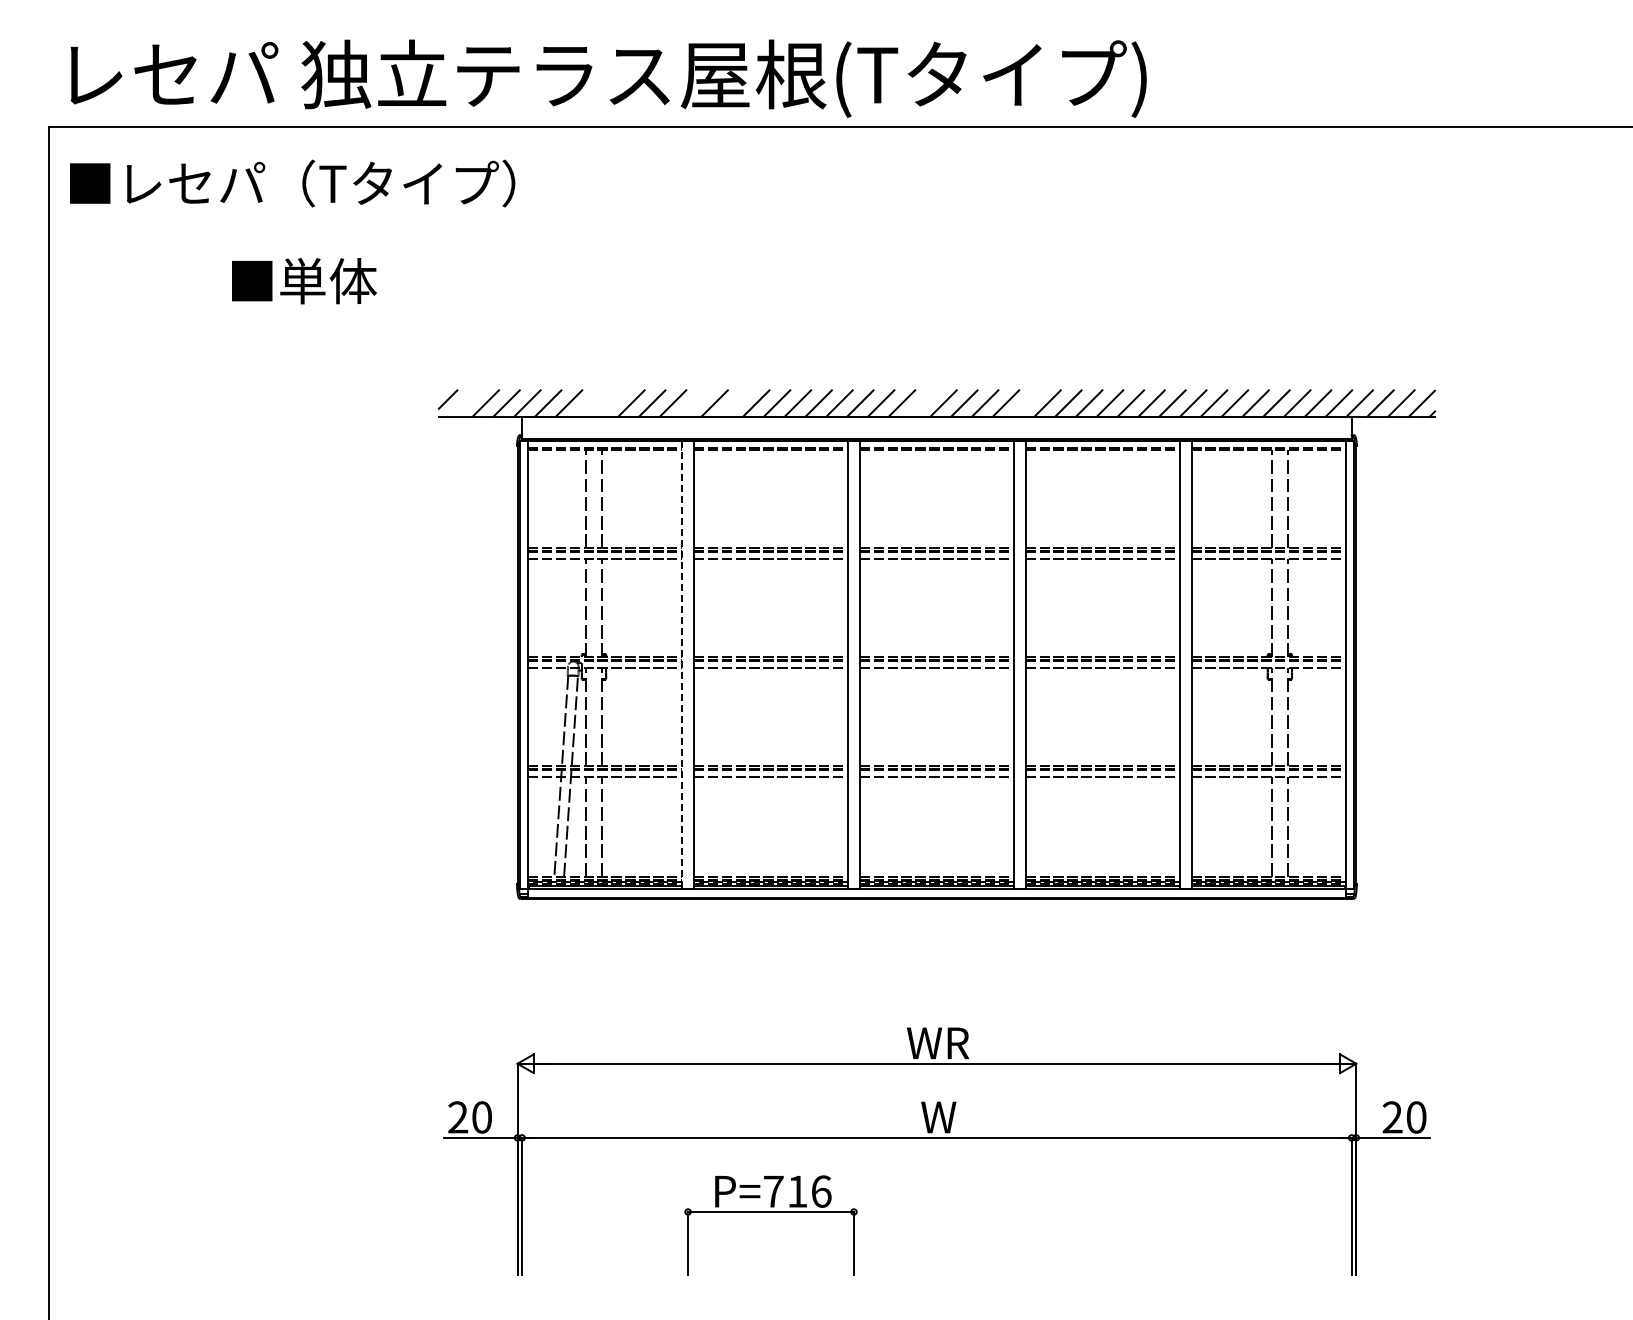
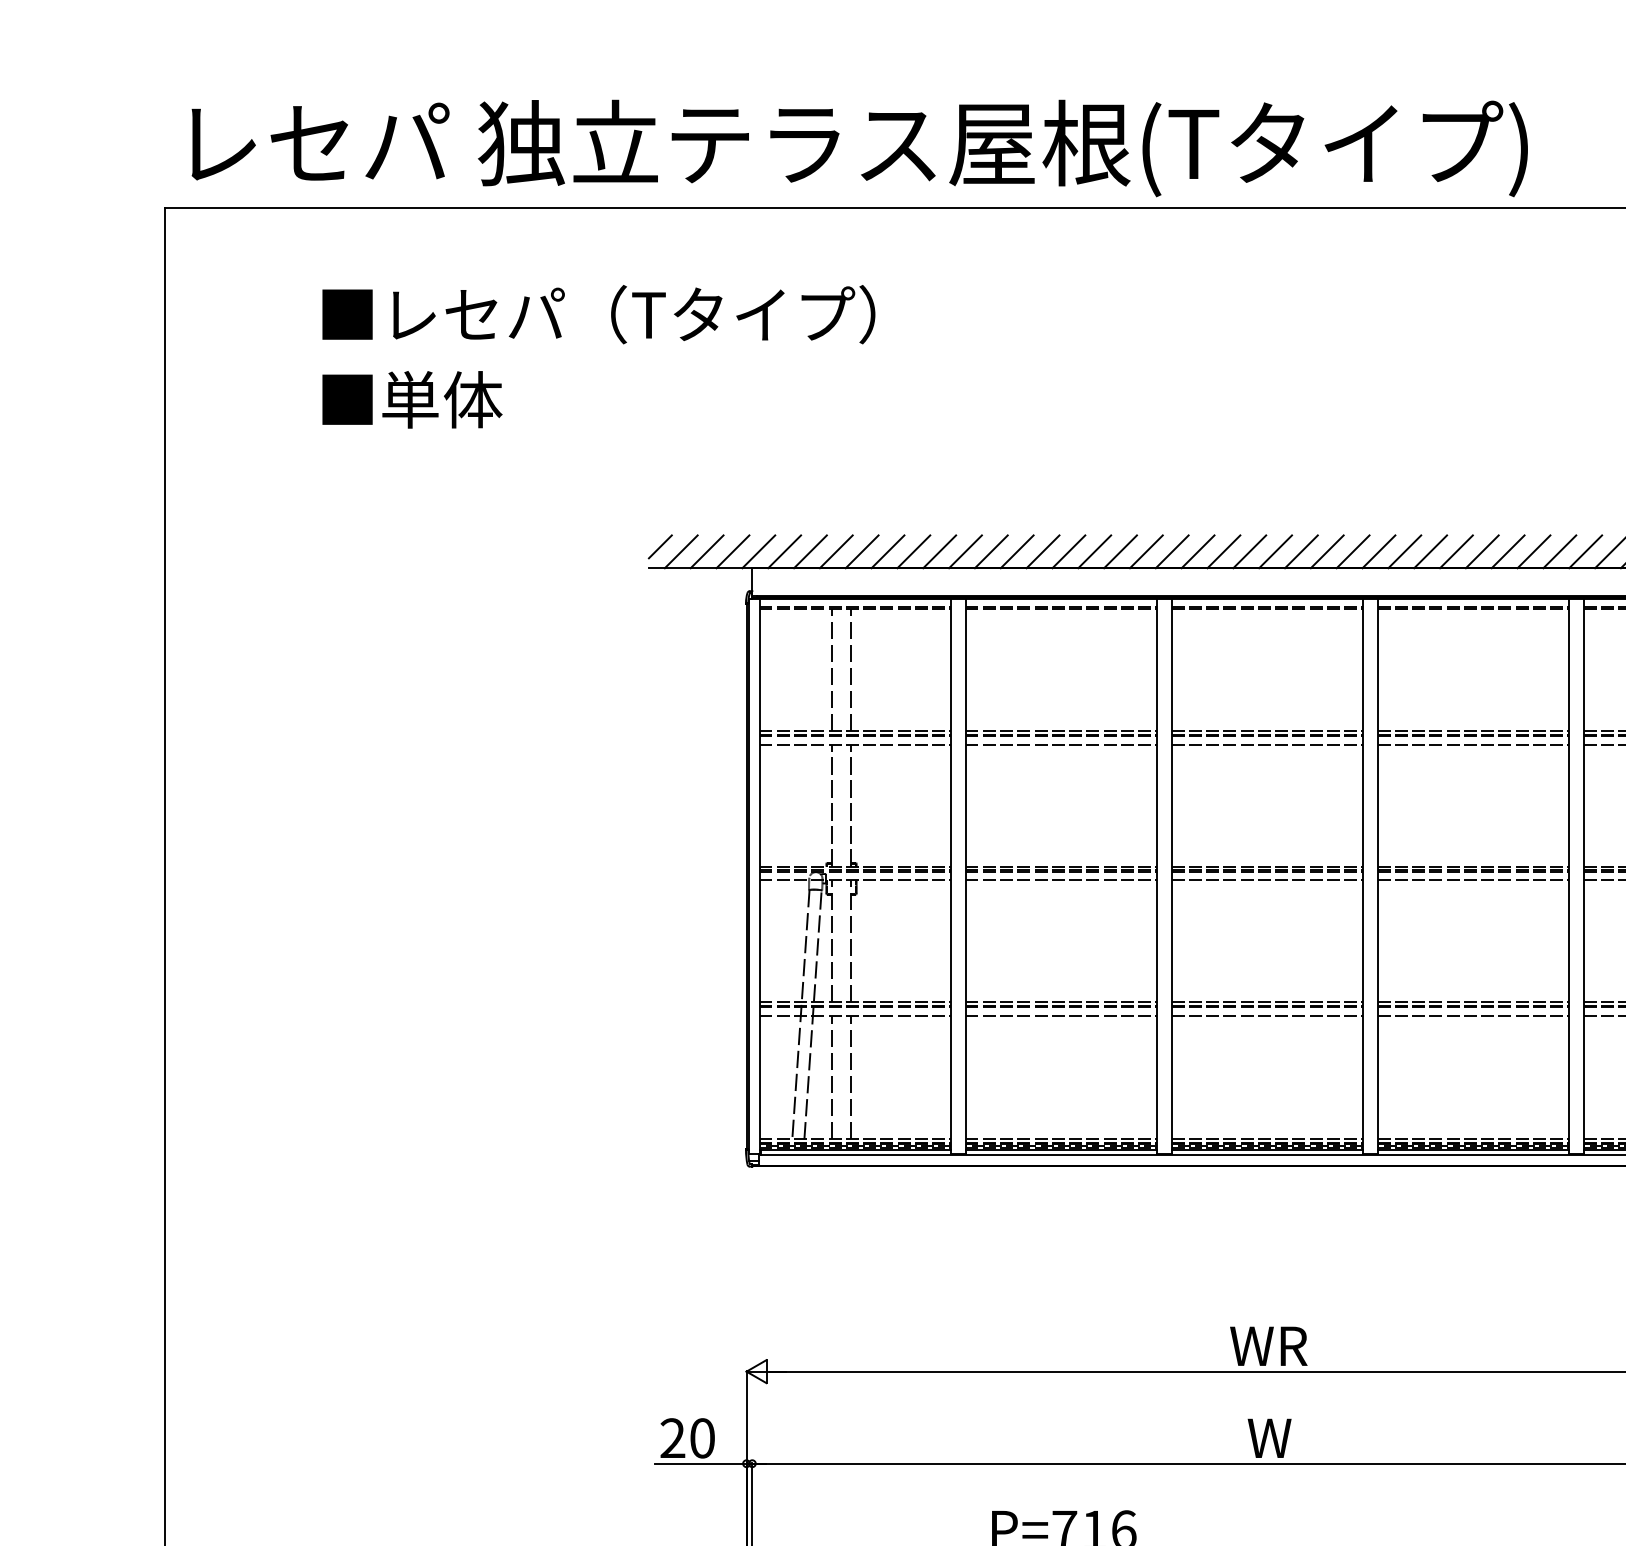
text: (292, 183) -> (598, 314), moved
text: (304, 281) -> (412, 400), moved
line: (464, 403) -> (680, 551), added
line: (589, 403) -> (835, 551), added
line: (610, 403) -> (862, 551), added
line: (693, 403) -> (965, 551), added
line: (735, 403) -> (1017, 551), added
line: (922, 403) -> (1249, 551), added
line: (1026, 403) -> (1378, 551), added
line: (682, 665) -> (951, 877), dashed -> solid

